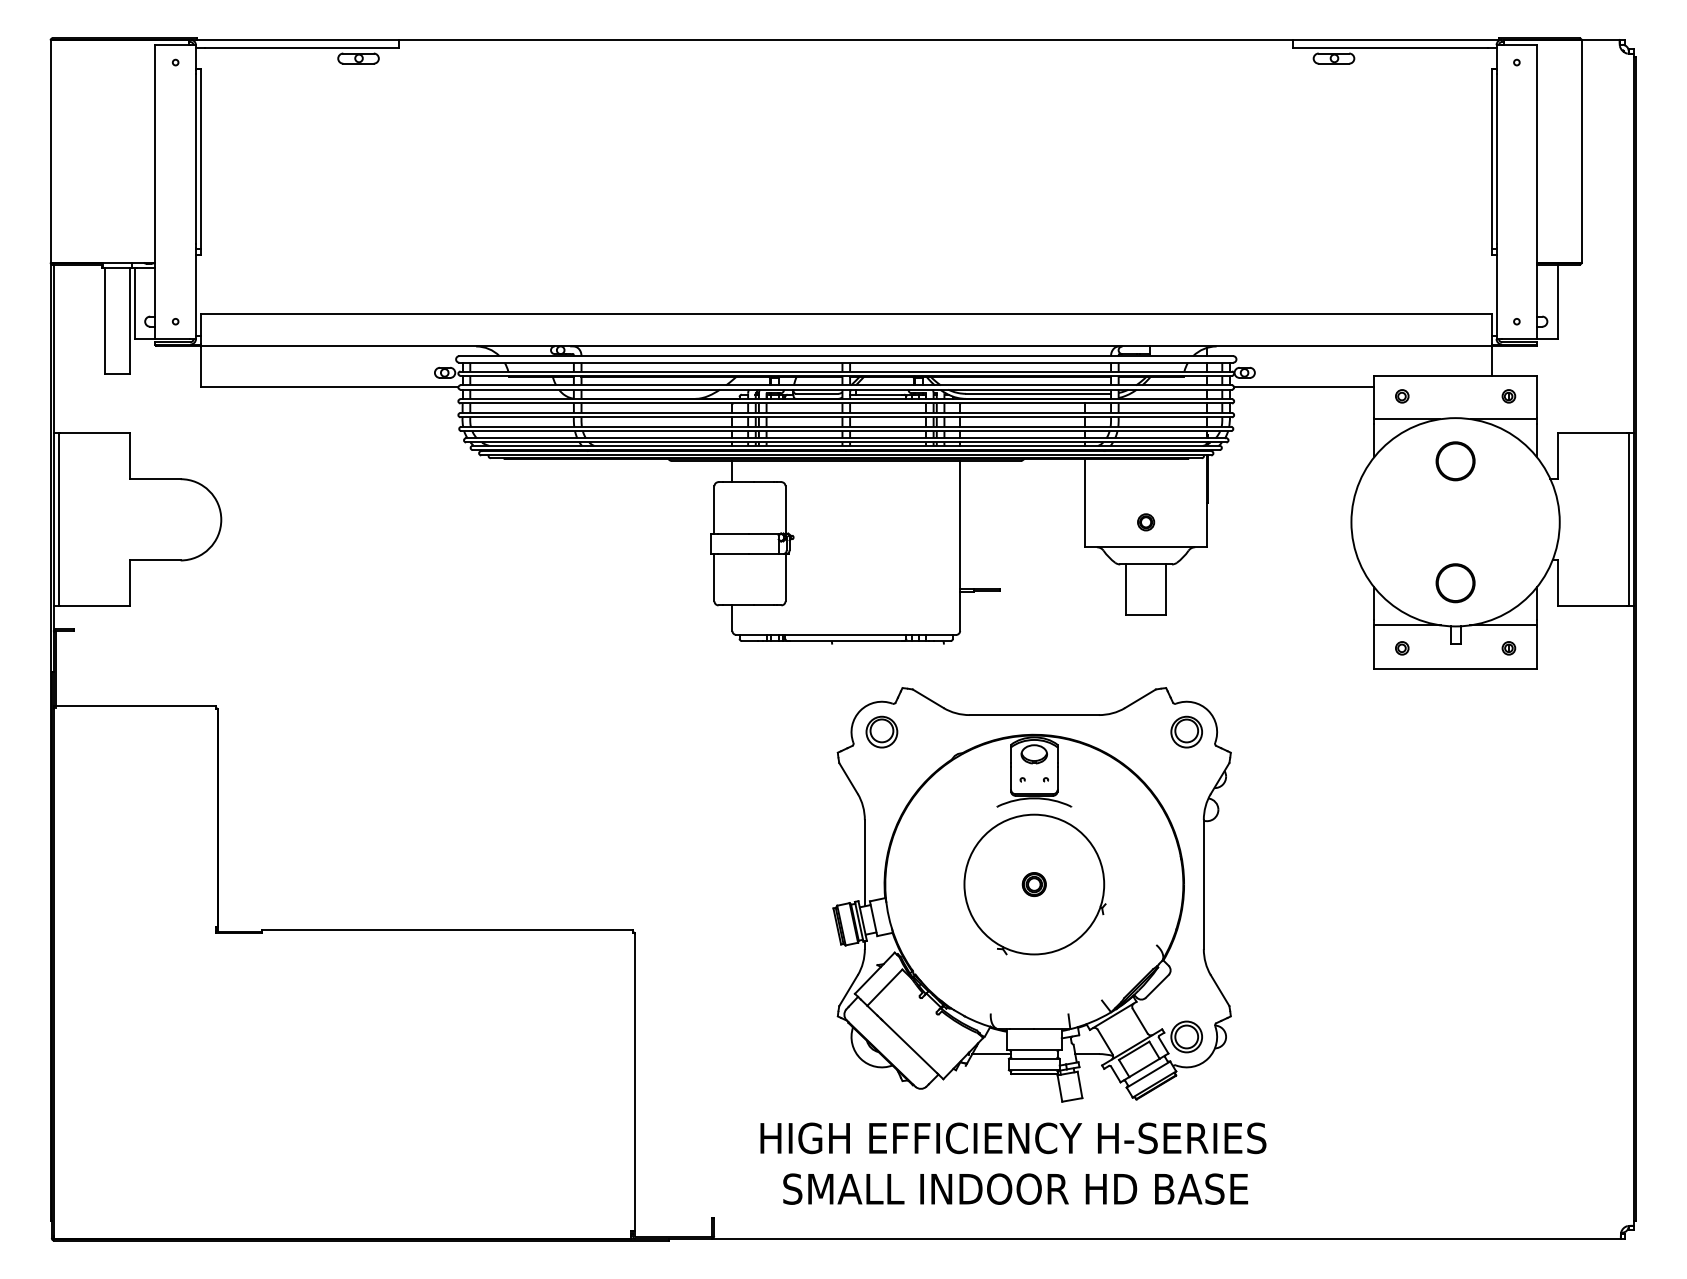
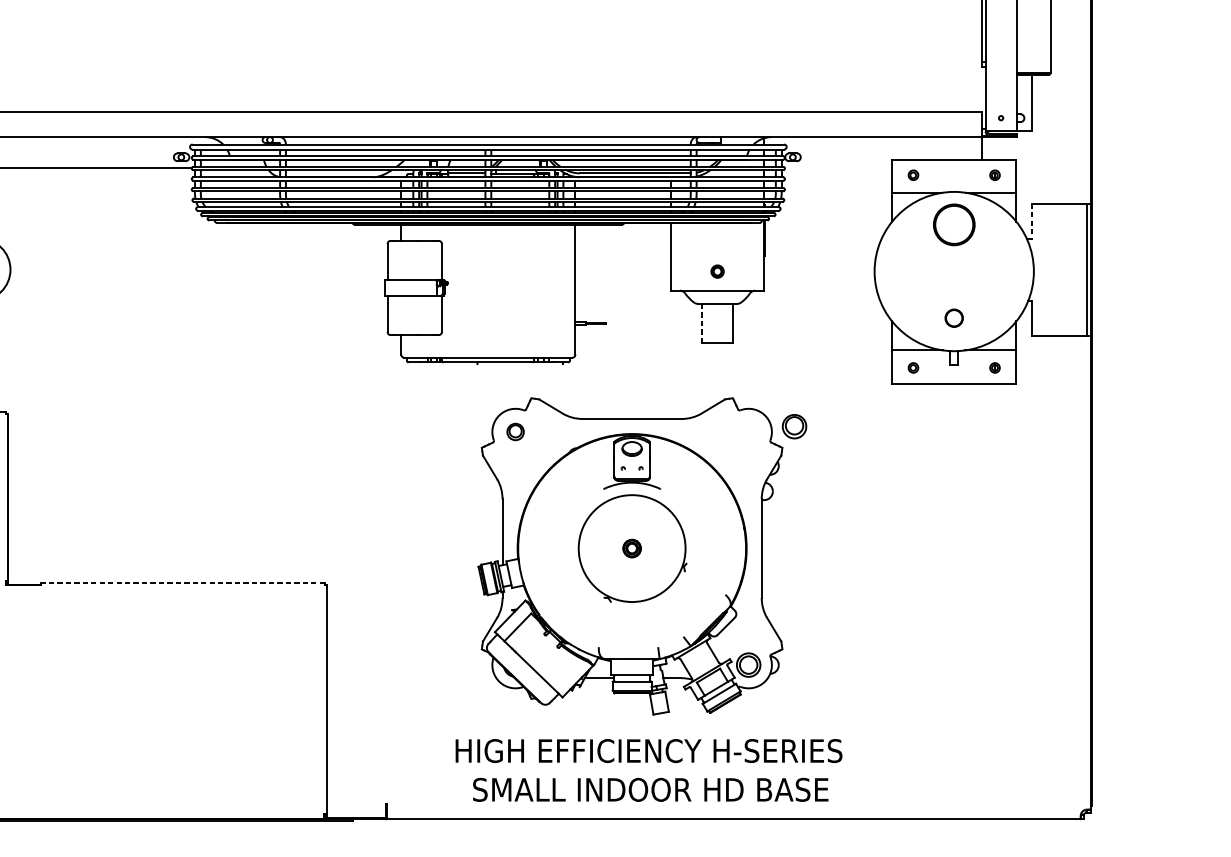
line: (1304, 387) -> (838, 168), removed
line: (1557, 456) -> (1032, 221), solid -> dashed
circle: (1455, 461) -> (954, 225), size x1.4
circle: (1455, 583) -> (954, 318), size x0.6
line: (1125, 590) -> (701, 323), solid -> dashed
part: (881, 731) -> (515, 431), size x0.7
part: (1186, 731) -> (794, 426), moved
line: (446, 930) -> (182, 583), solid -> dashed
text: (1013, 1163) -> (649, 770), moved

